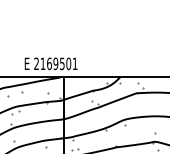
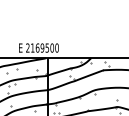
text: (74, 63) -> (56, 47), 2169501 -> 2169500

